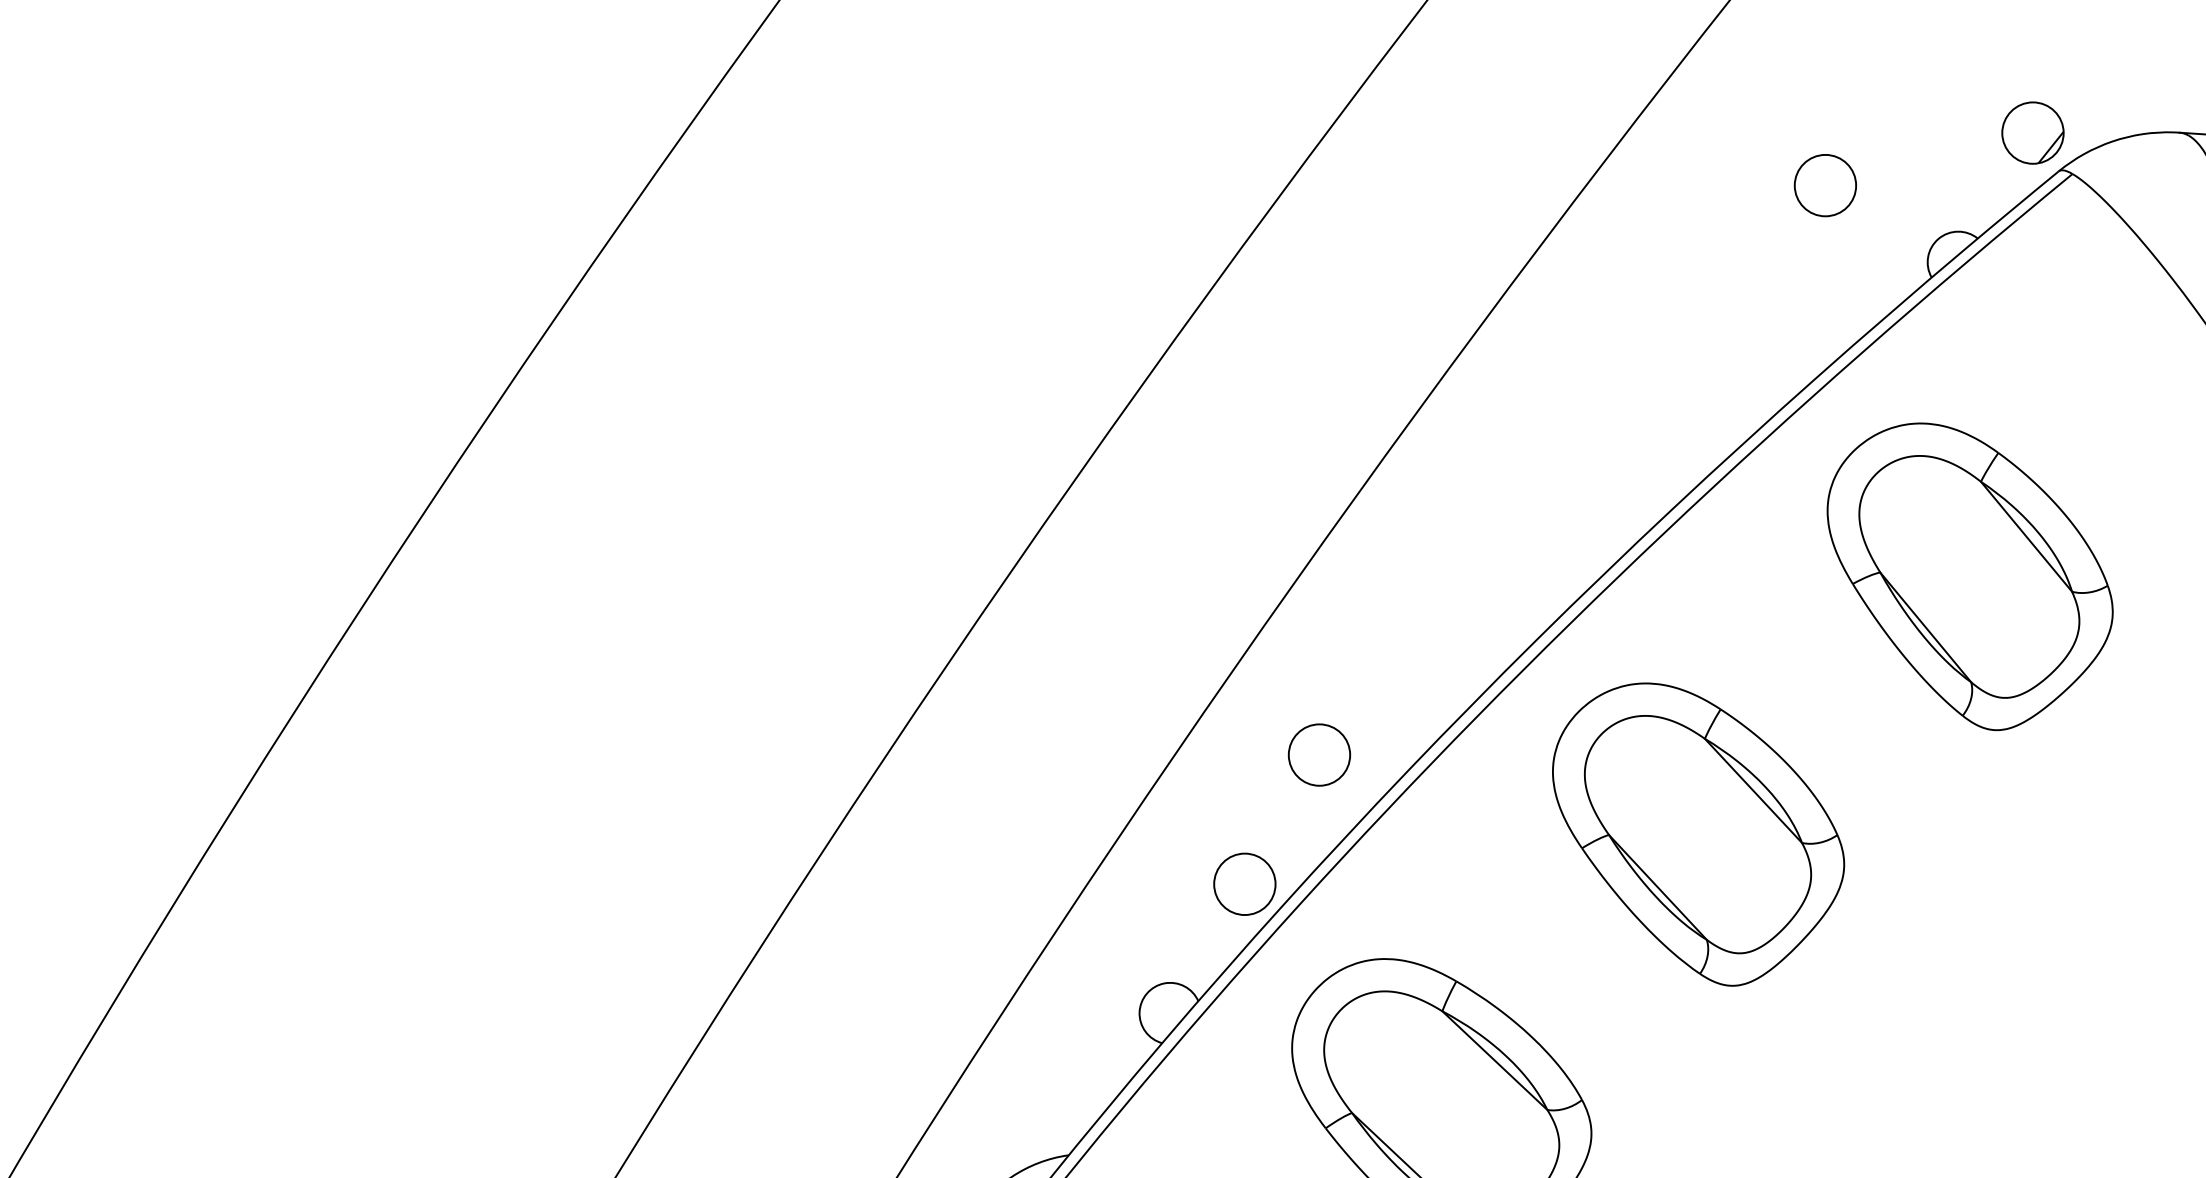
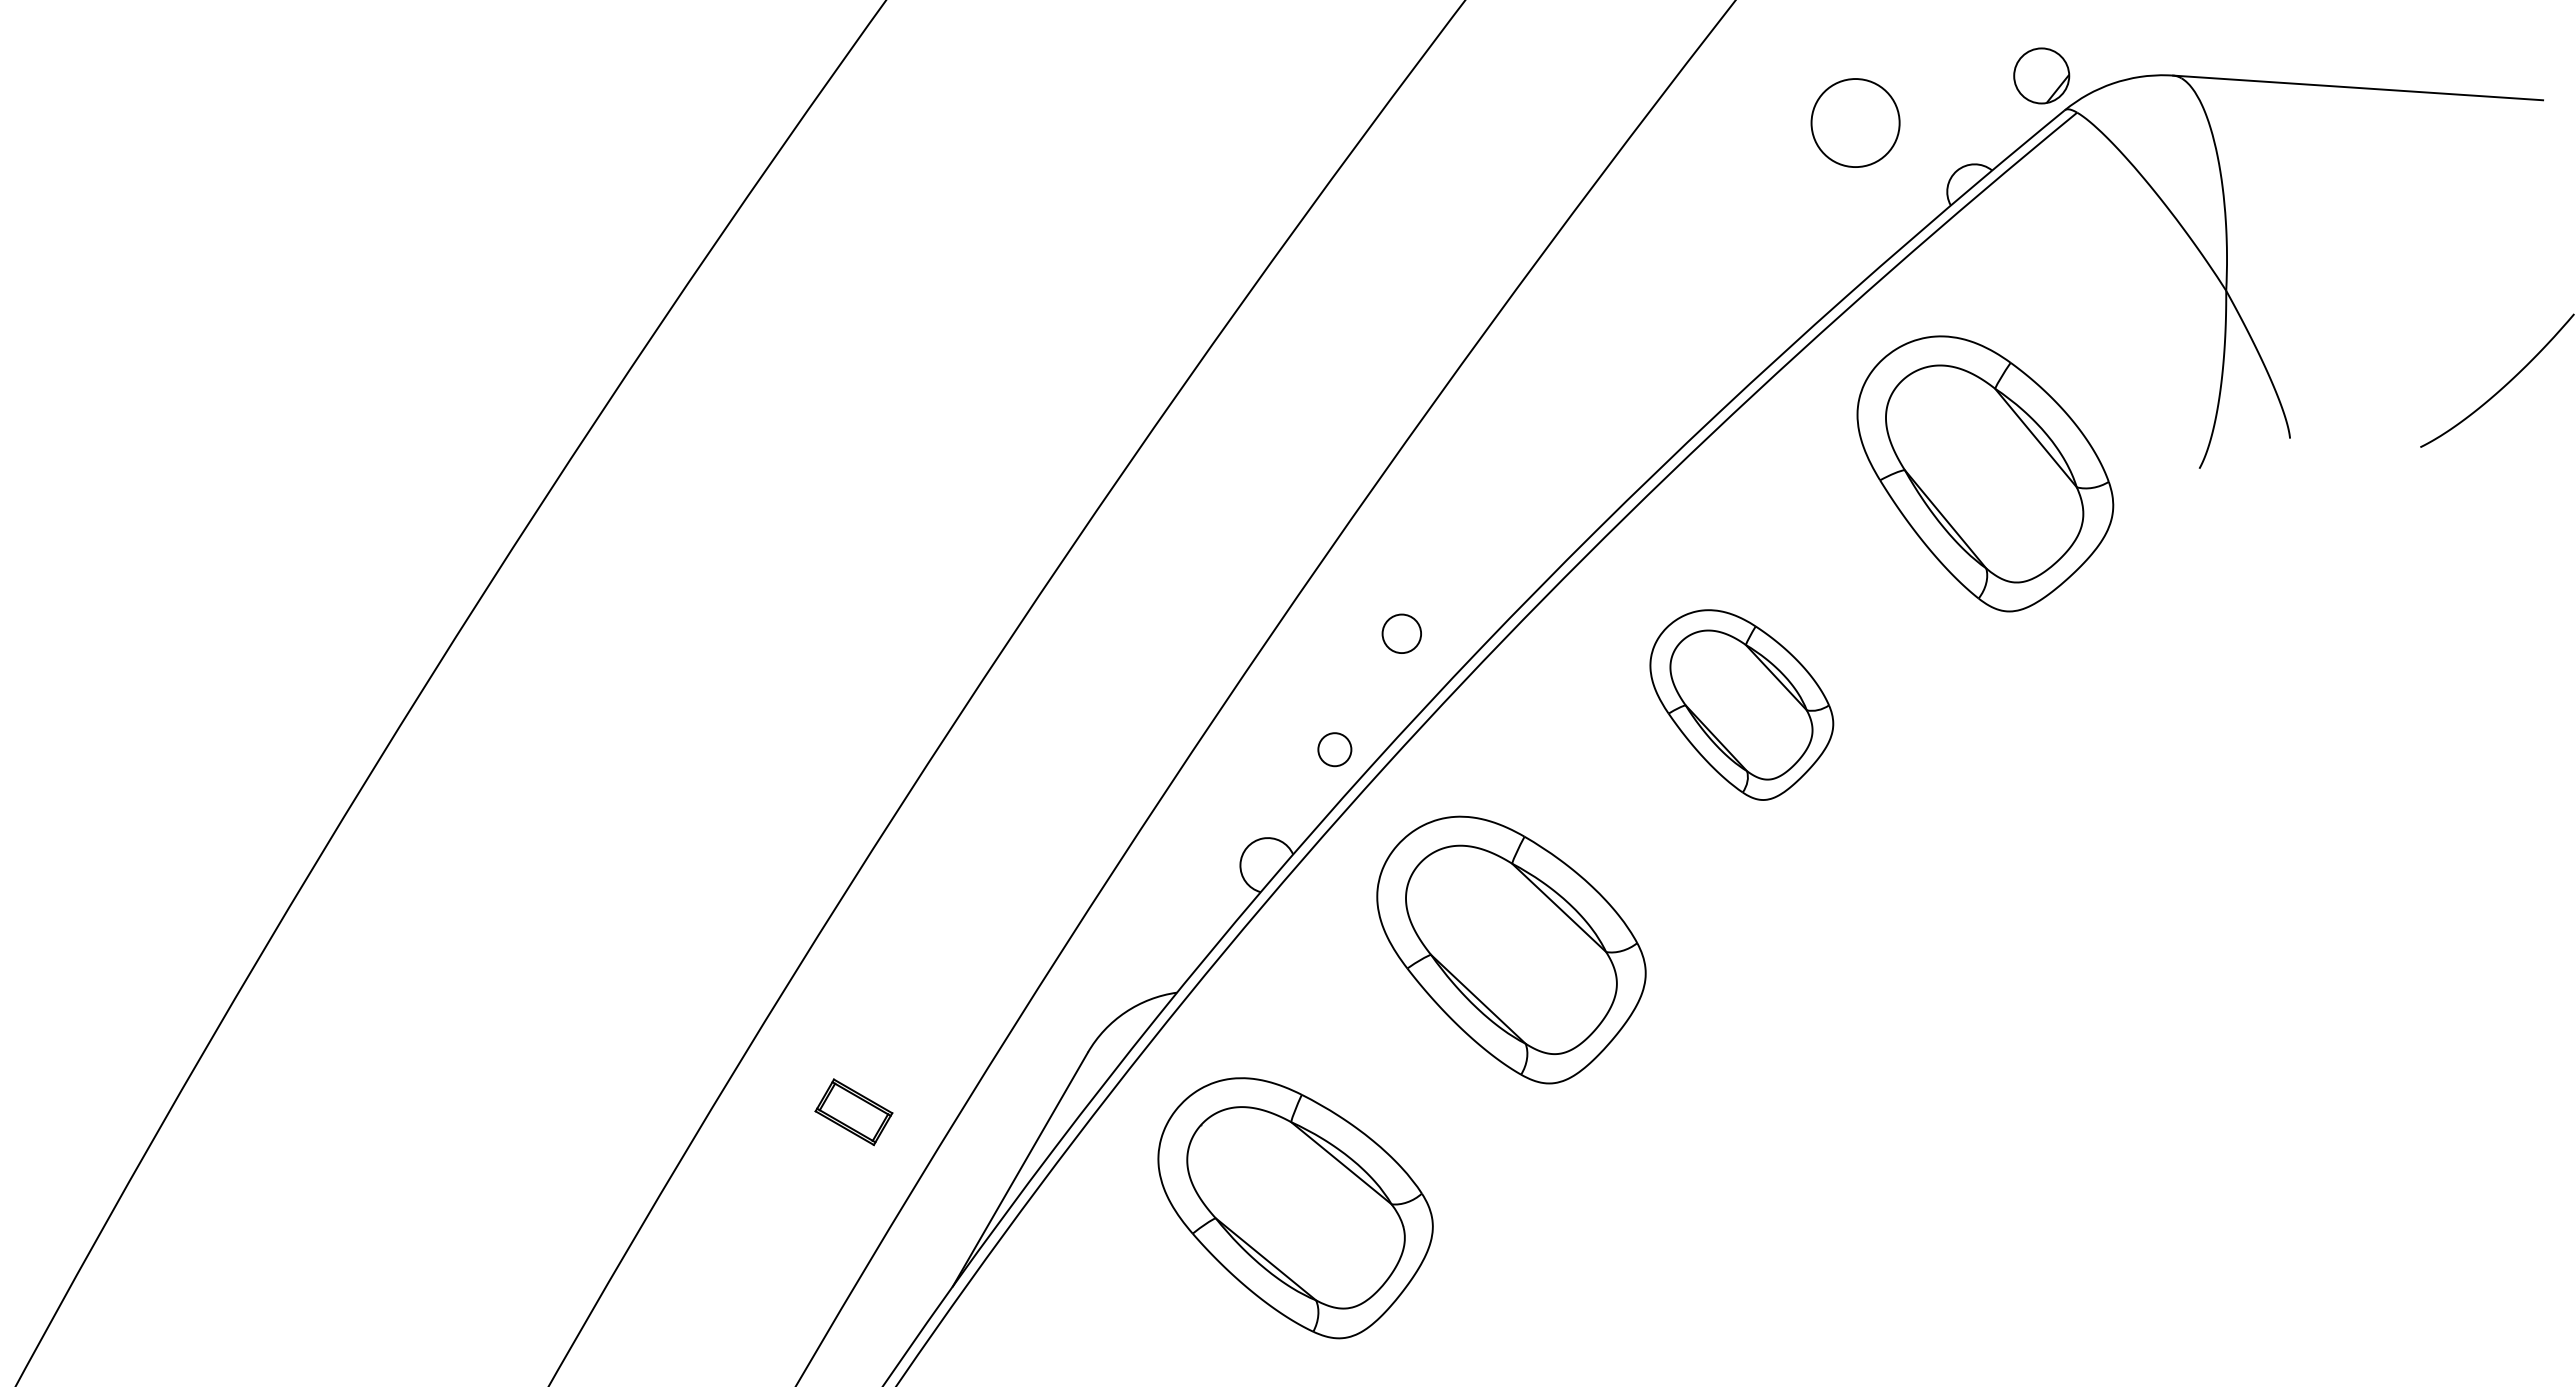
circle: (1825, 184) -> (1855, 122), size x1.6
circle: (1319, 754) -> (1401, 633), size x0.7
part: (1698, 833) -> (1741, 704), size x0.7
circle: (1244, 884) -> (1334, 749), size x0.6

